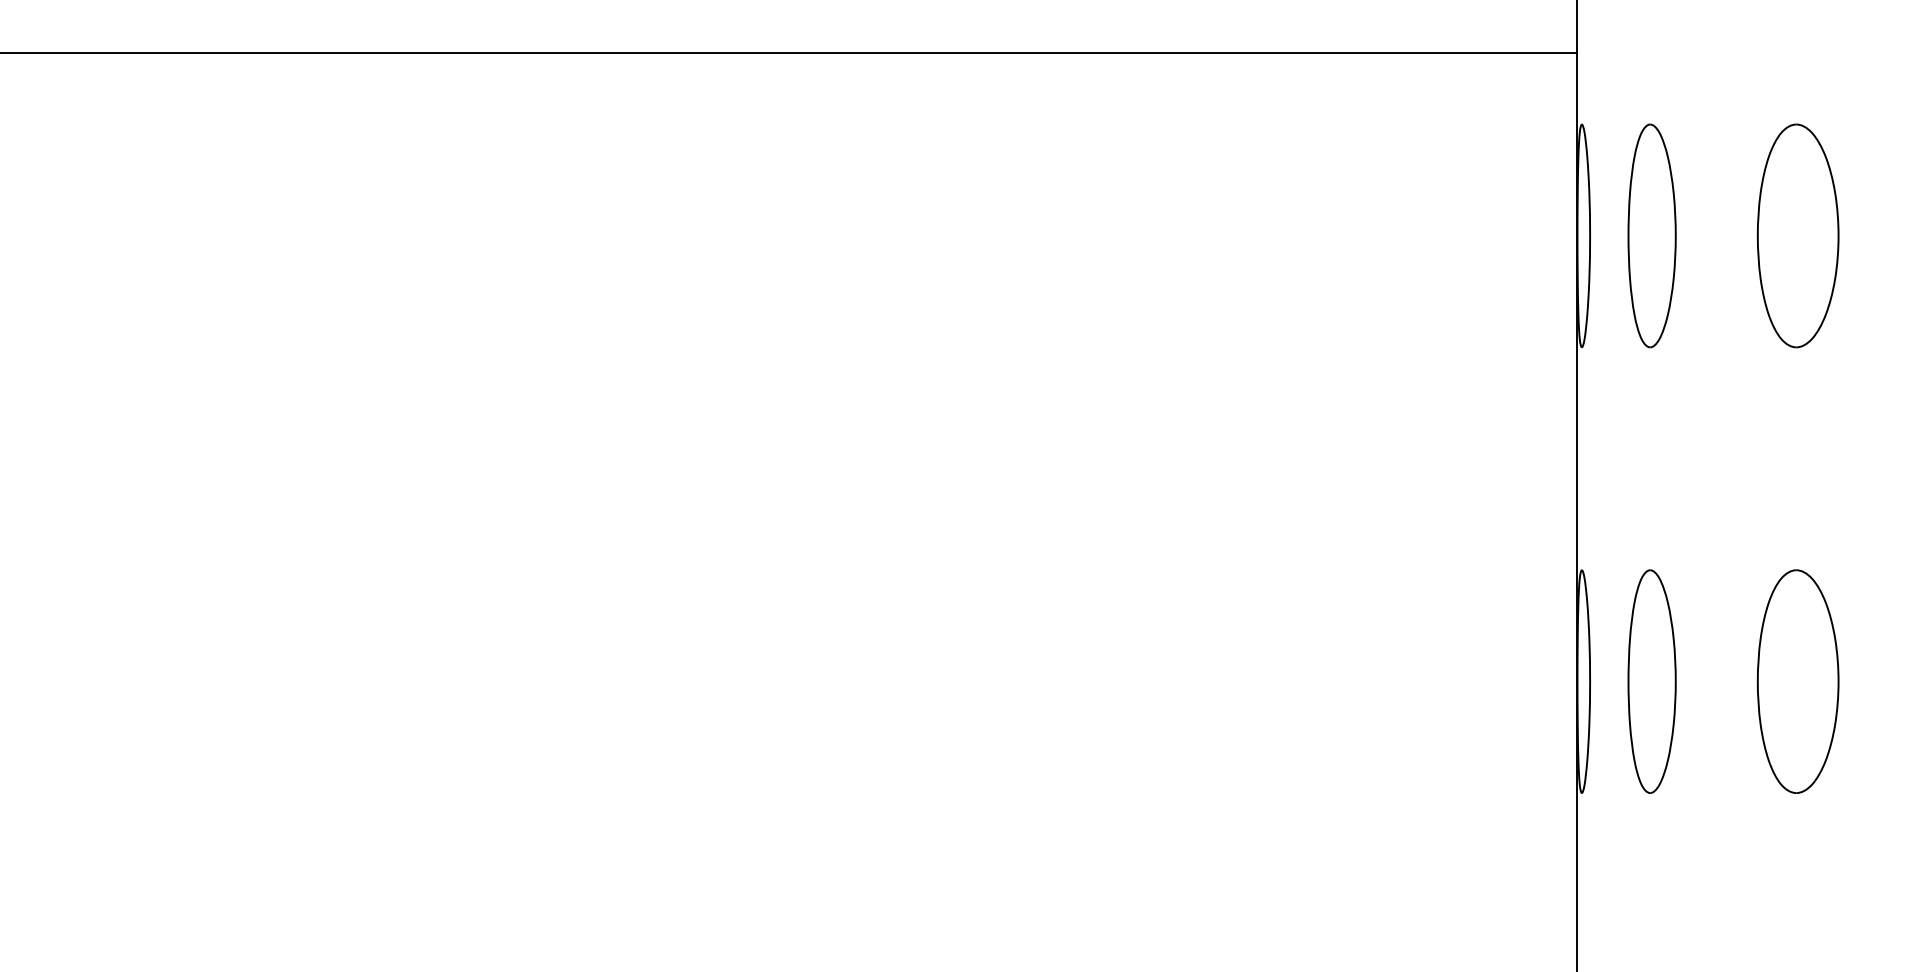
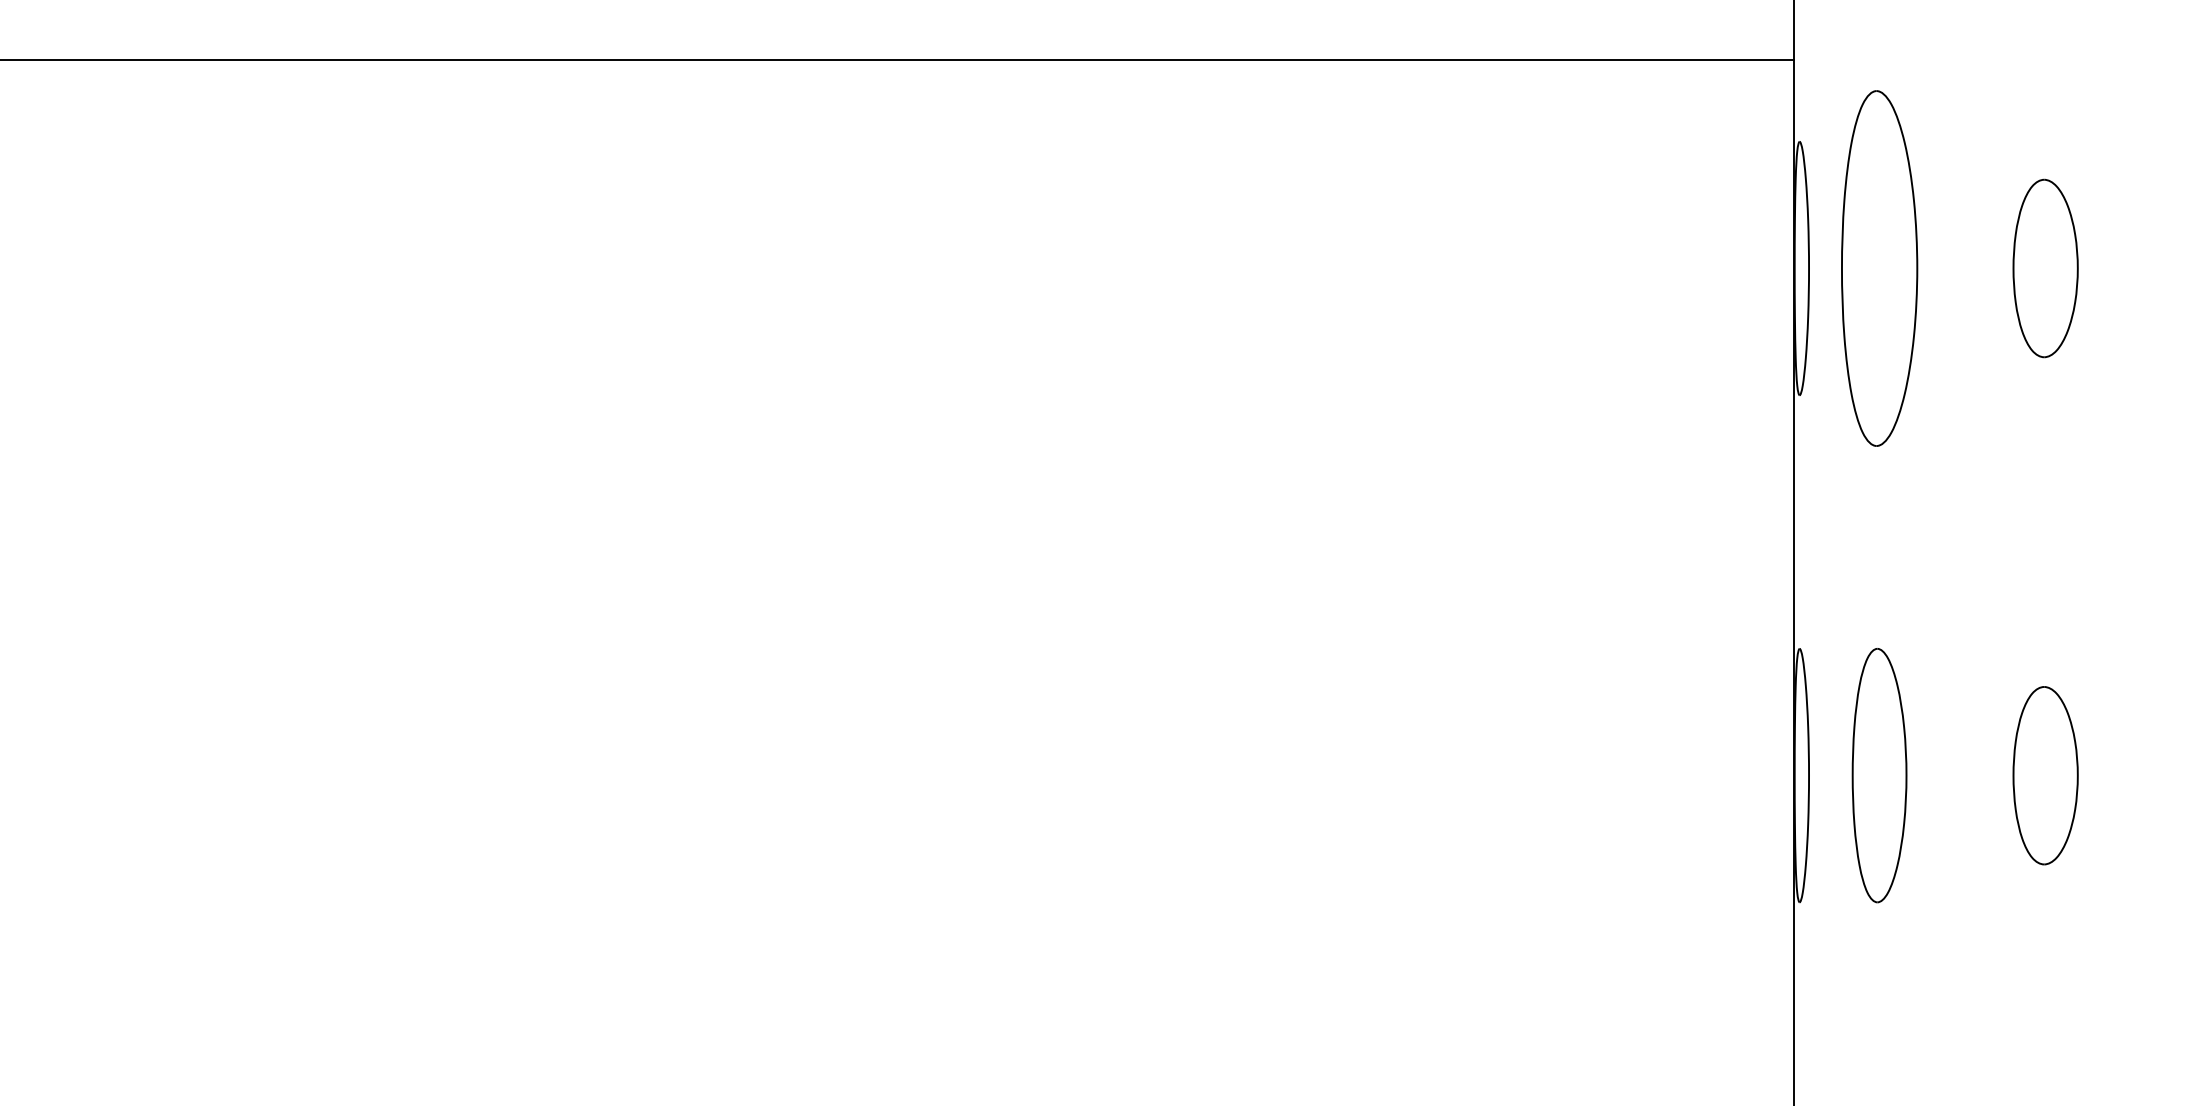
part: (1652, 235) -> (1879, 268), size x1.4
part: (1797, 235) -> (2045, 268), size x0.7
part: (1797, 681) -> (2045, 775), size x0.7

